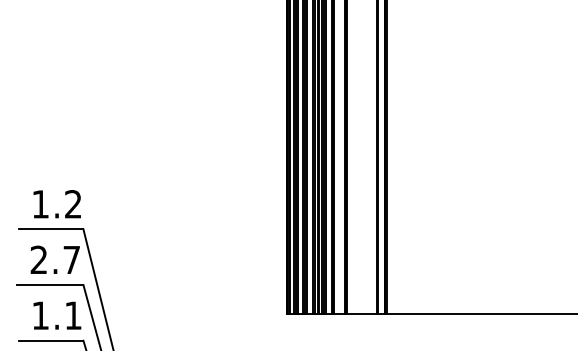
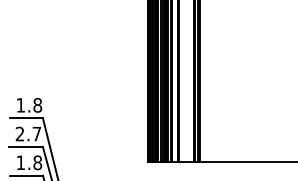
text: (72, 204) -> (37, 105), 1.2 -> 1.8
text: (72, 315) -> (37, 162), 1.1 -> 1.8

